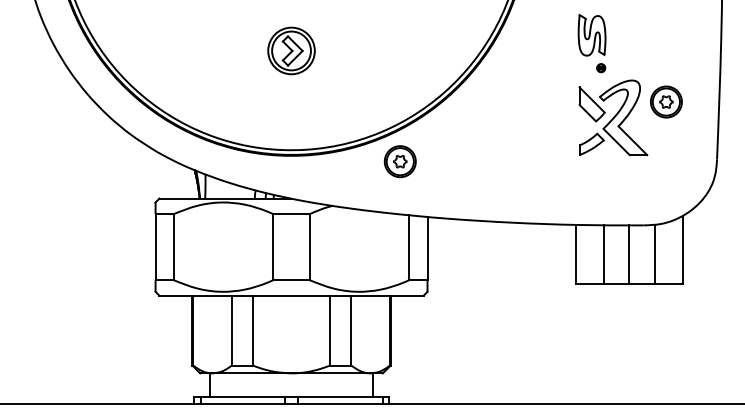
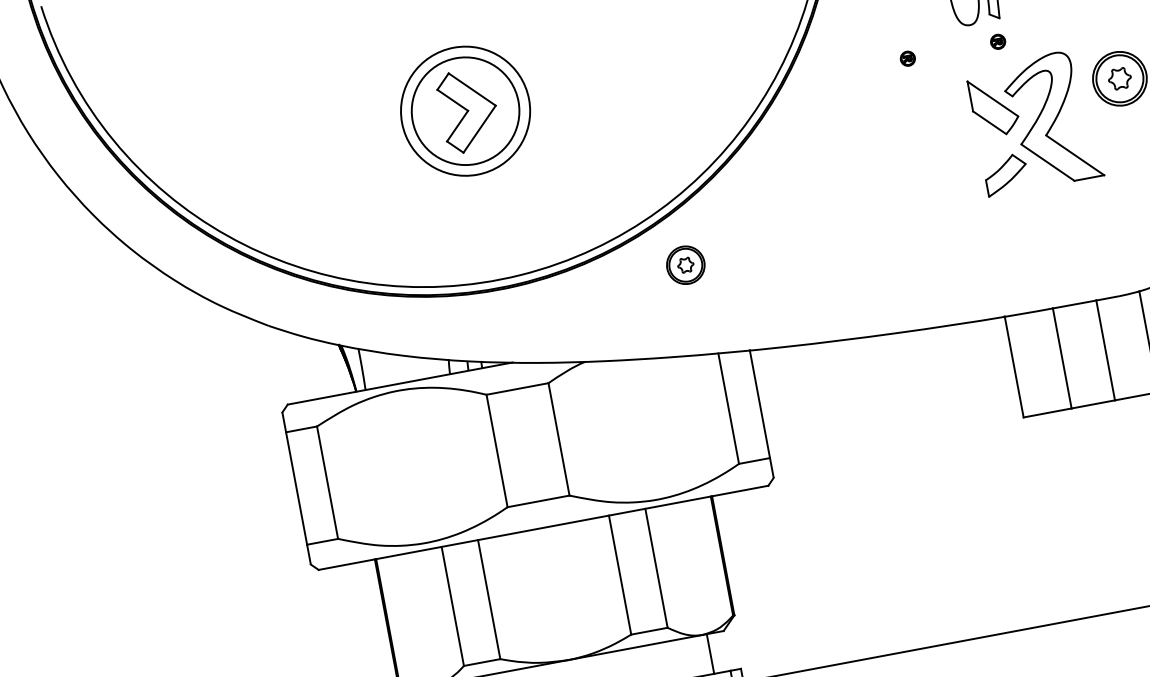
part: (291, 50) -> (465, 110), size x1.6
part: (548, 68) -> (908, 59), added
part: (399, 161) -> (684, 265), size x0.7

